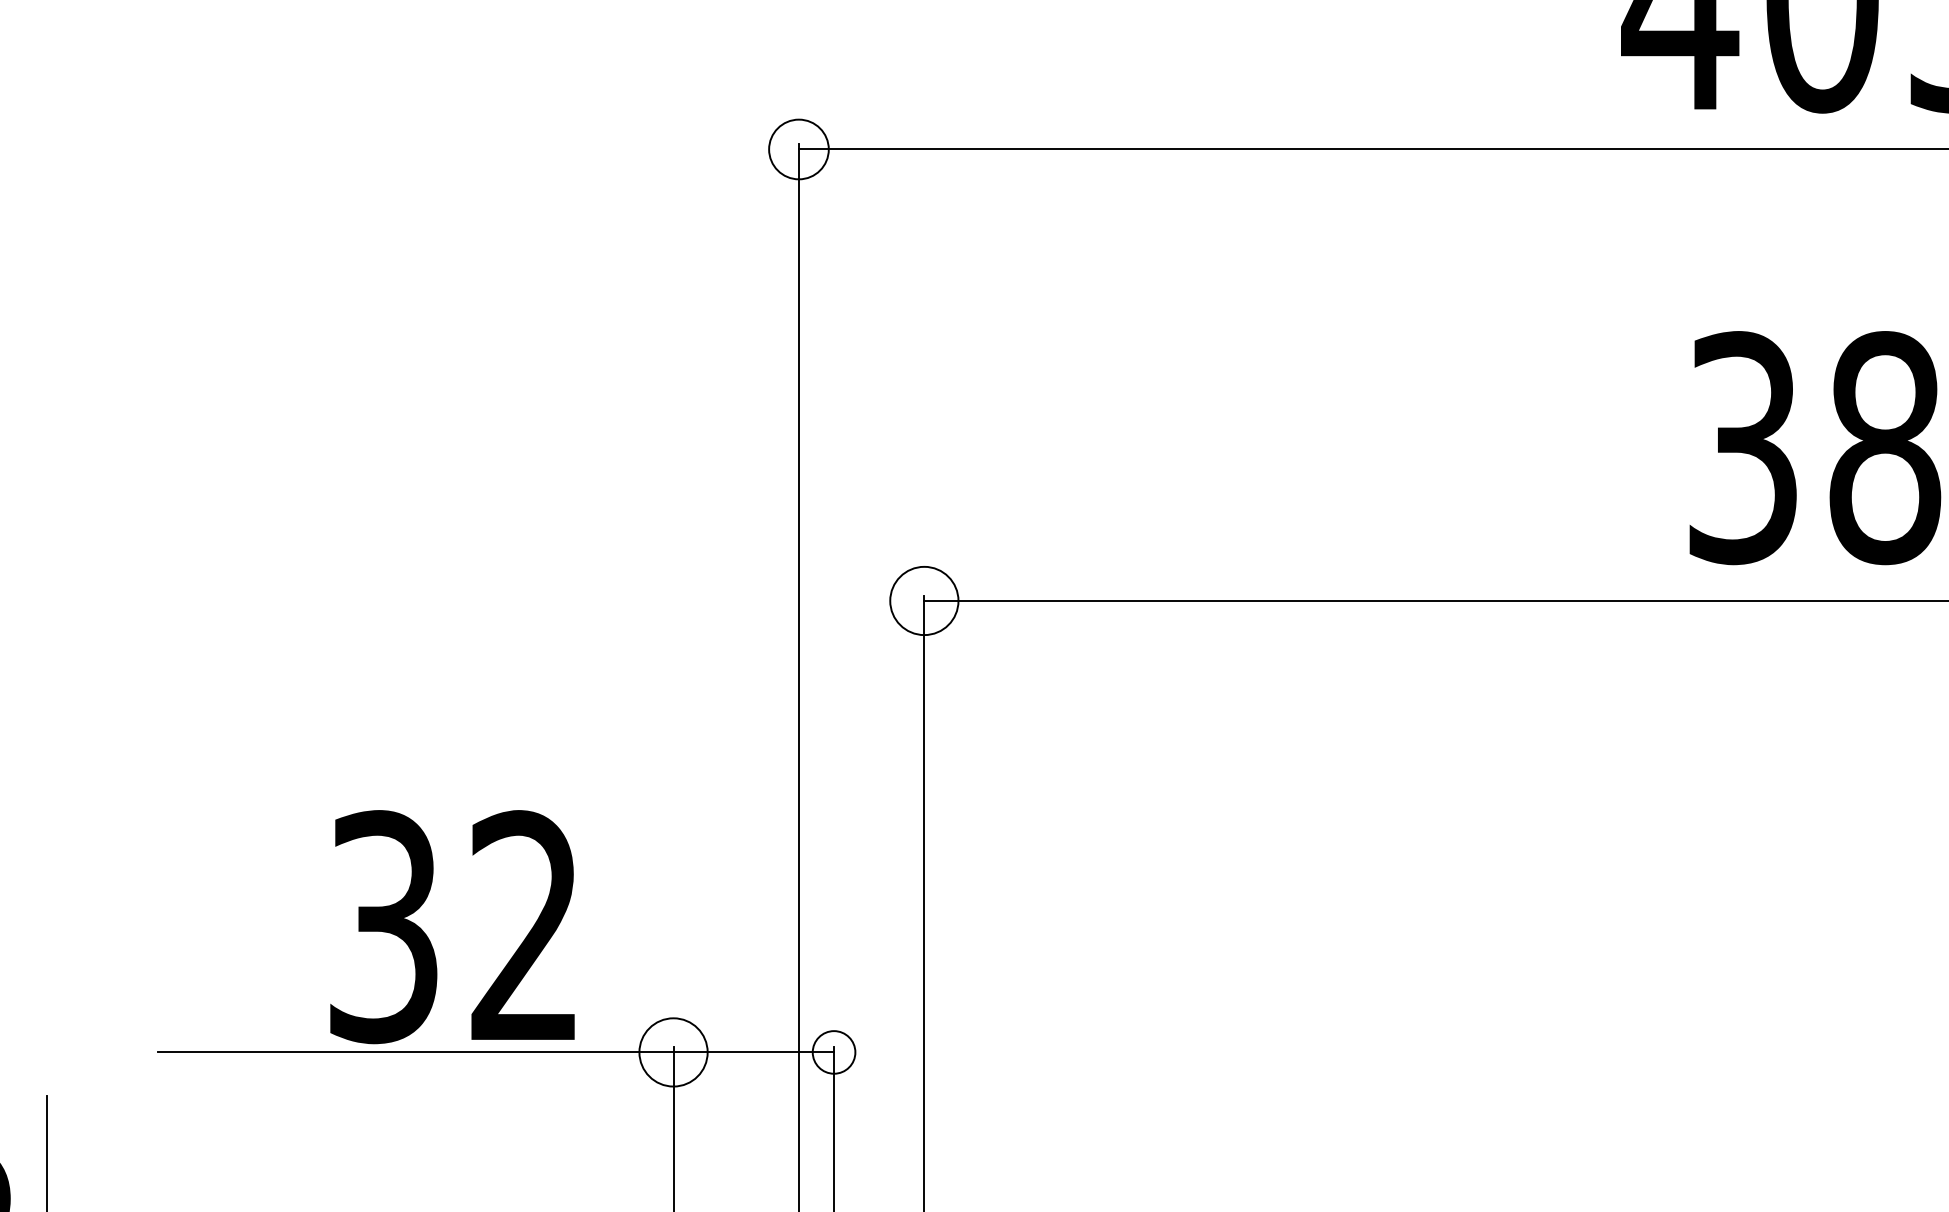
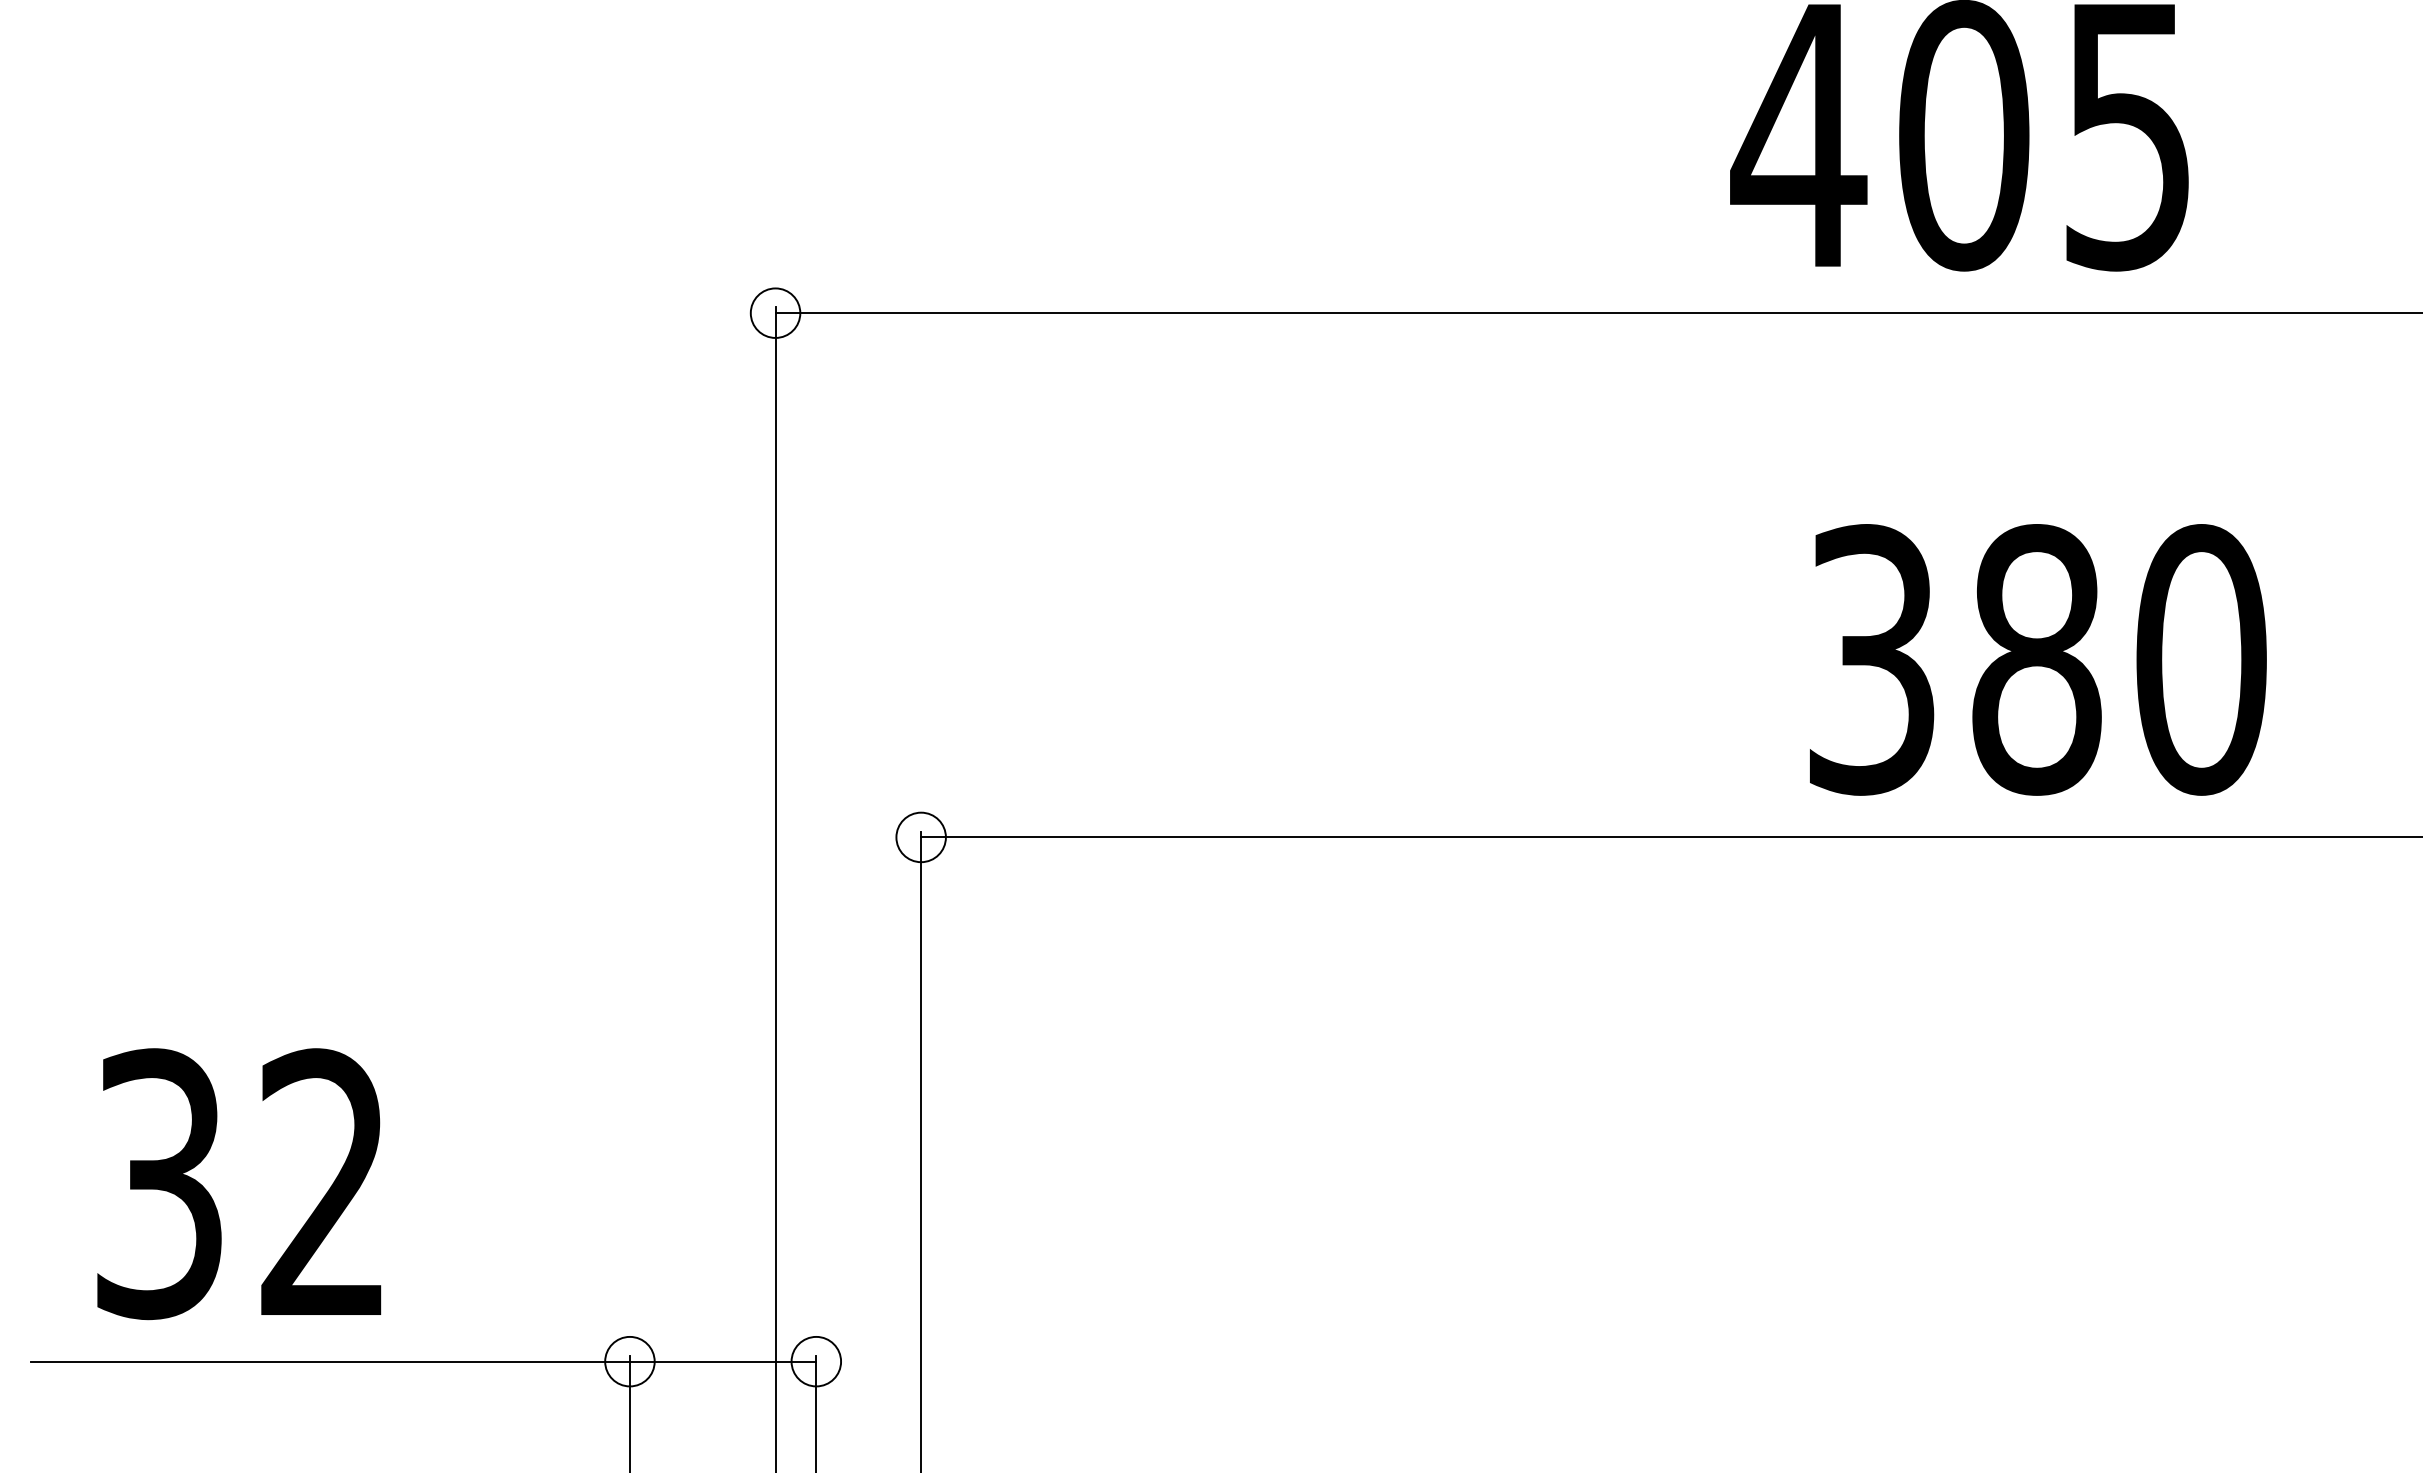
circle: (798, 148) -> (775, 312), size x0.71
circle: (923, 601) -> (920, 837), size x0.62
text: (452, 927) -> (239, 1184), moved
circle: (673, 1052) -> (629, 1361), size x0.62

